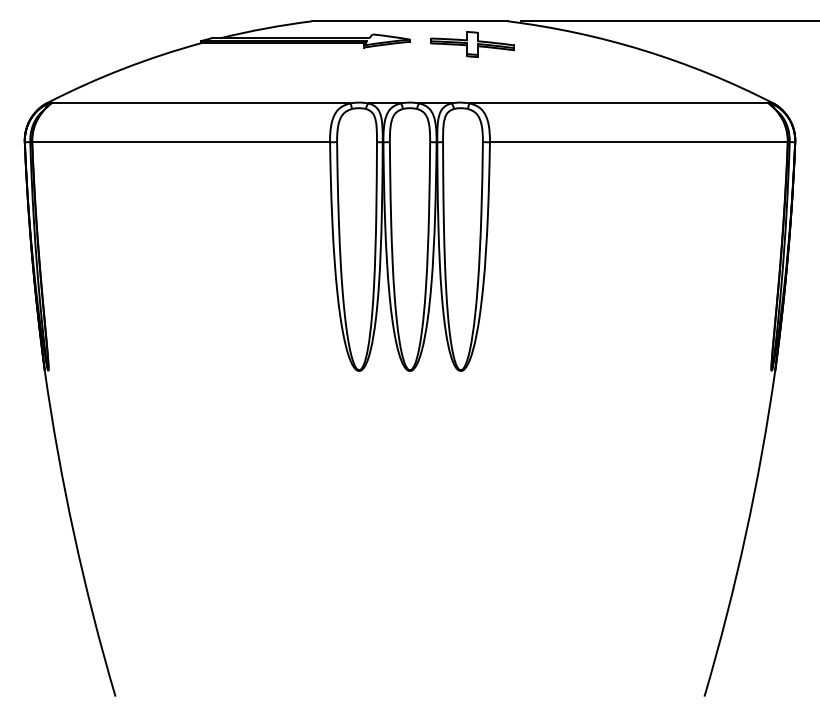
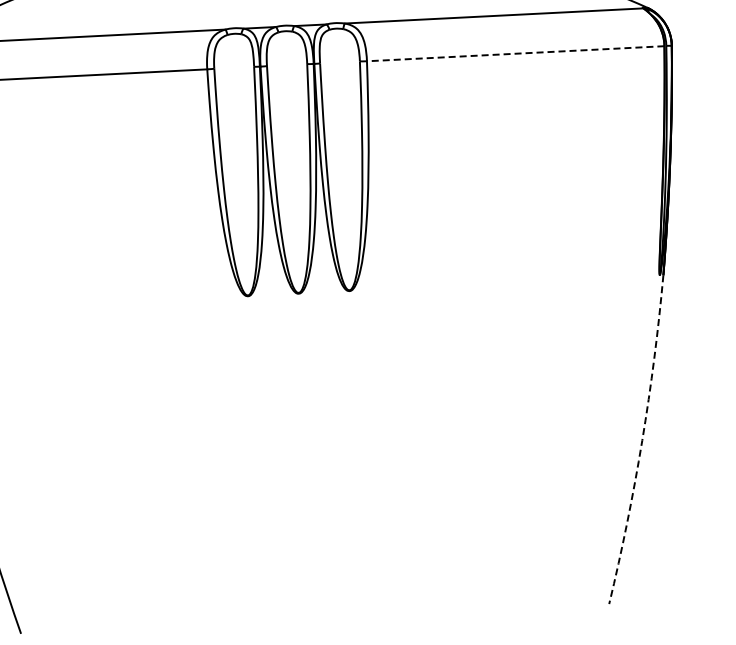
line: (638, 142) -> (515, 53), solid -> dashed
arc: (745, 535) -> (642, 441), solid -> dashed

